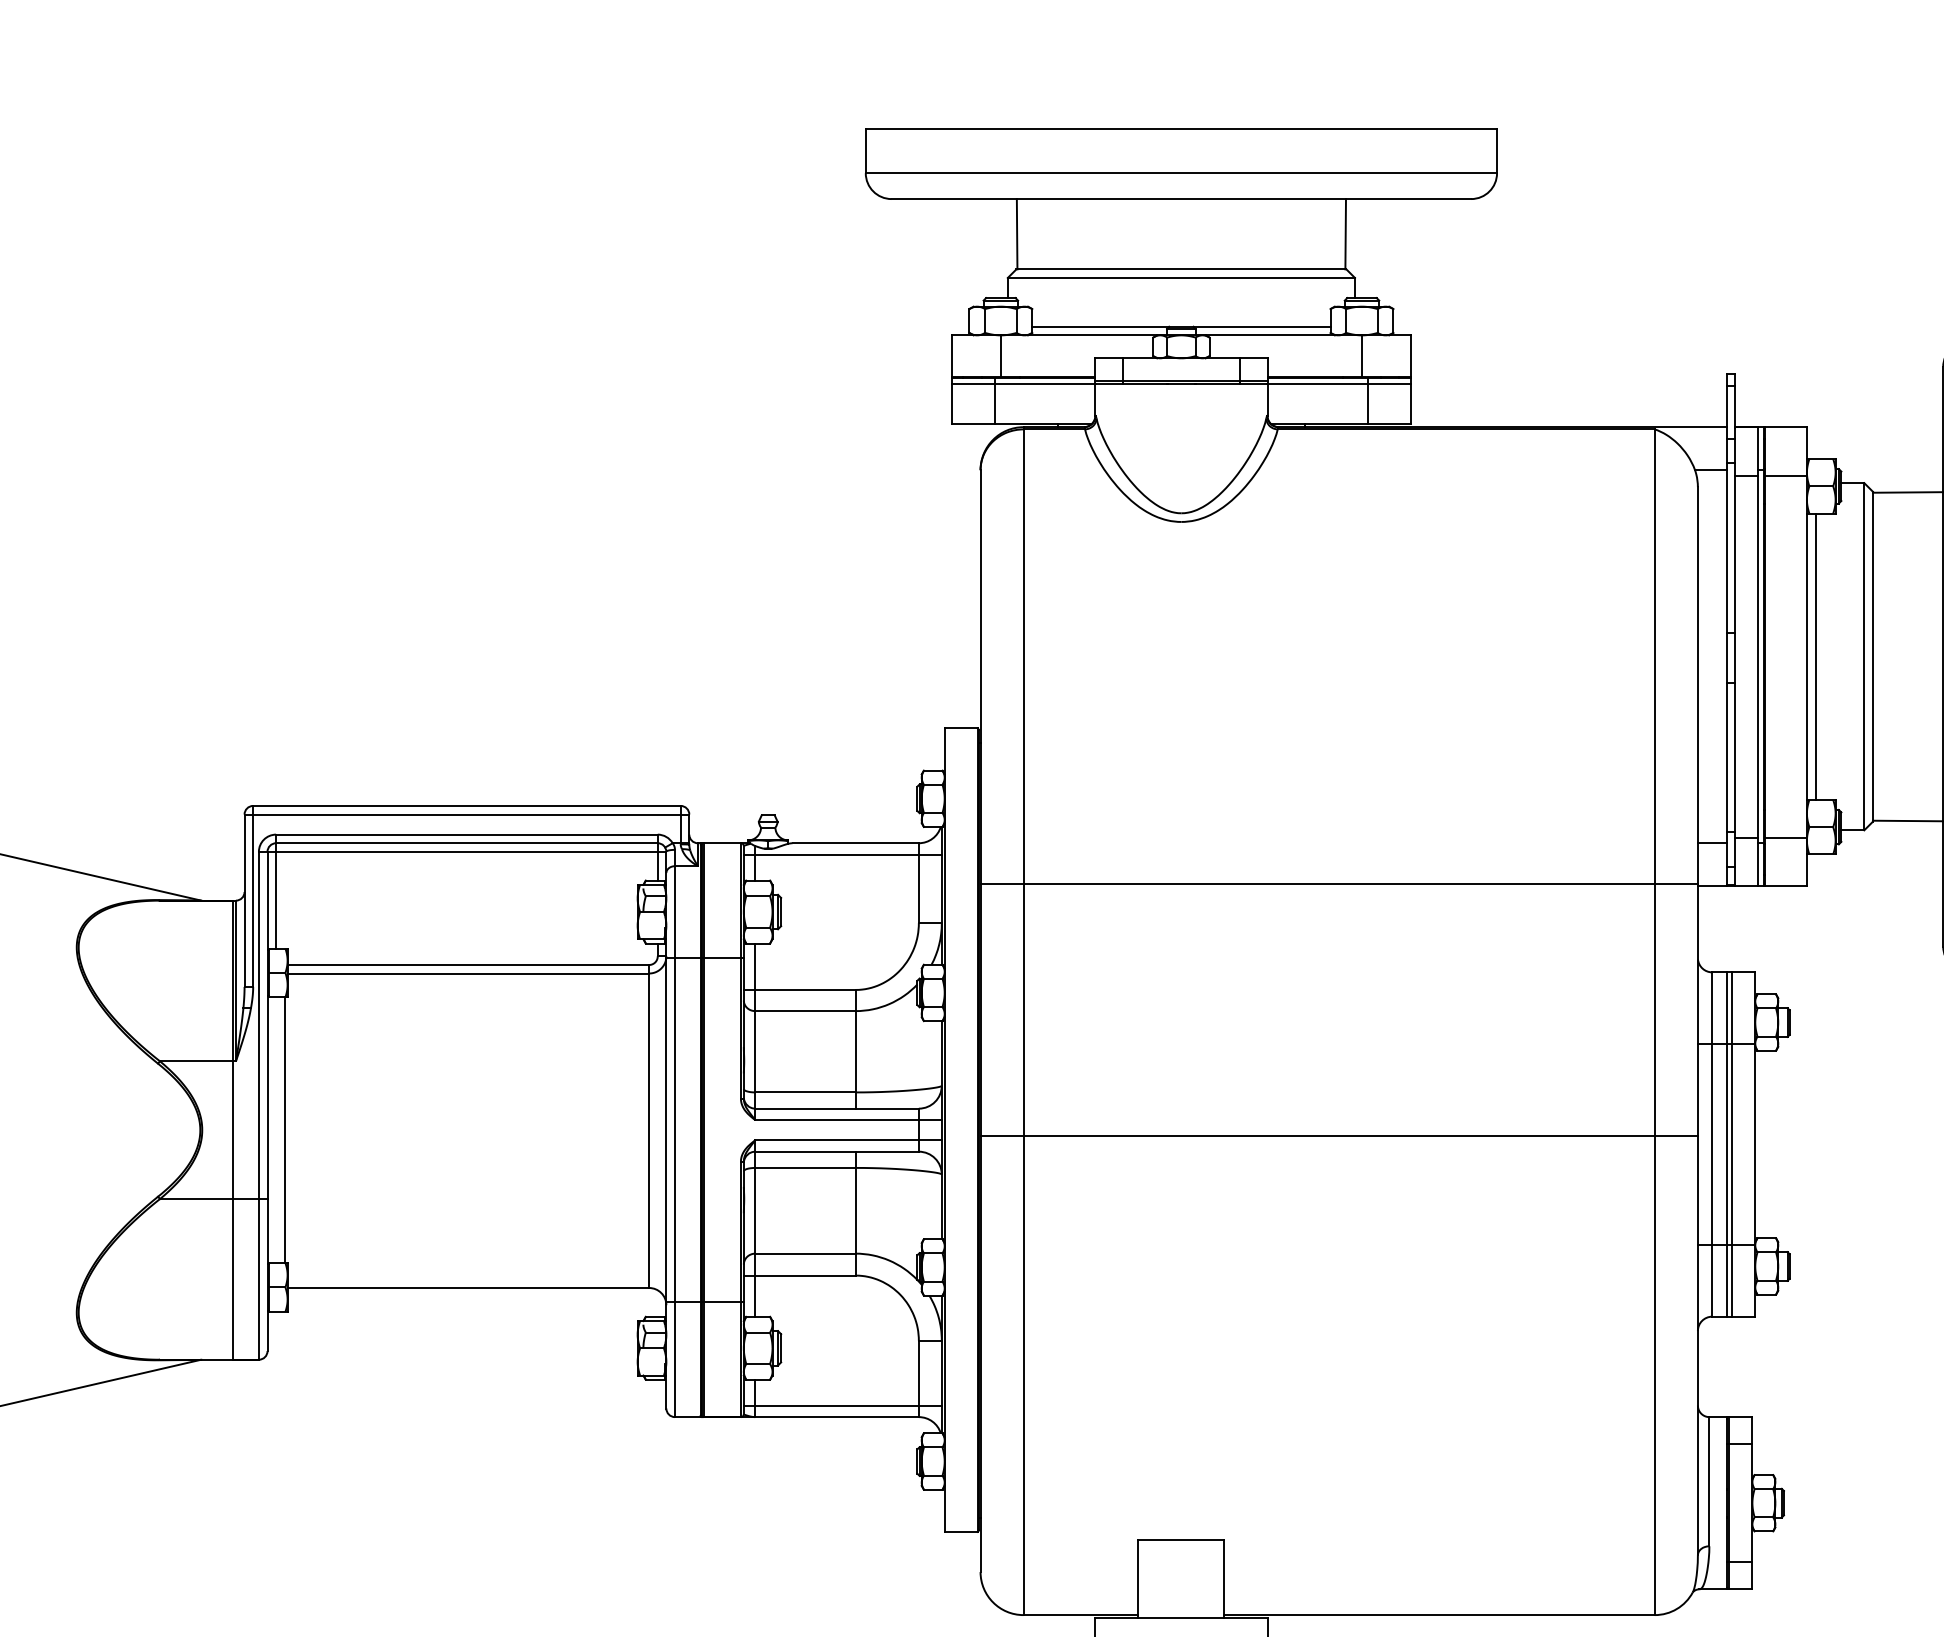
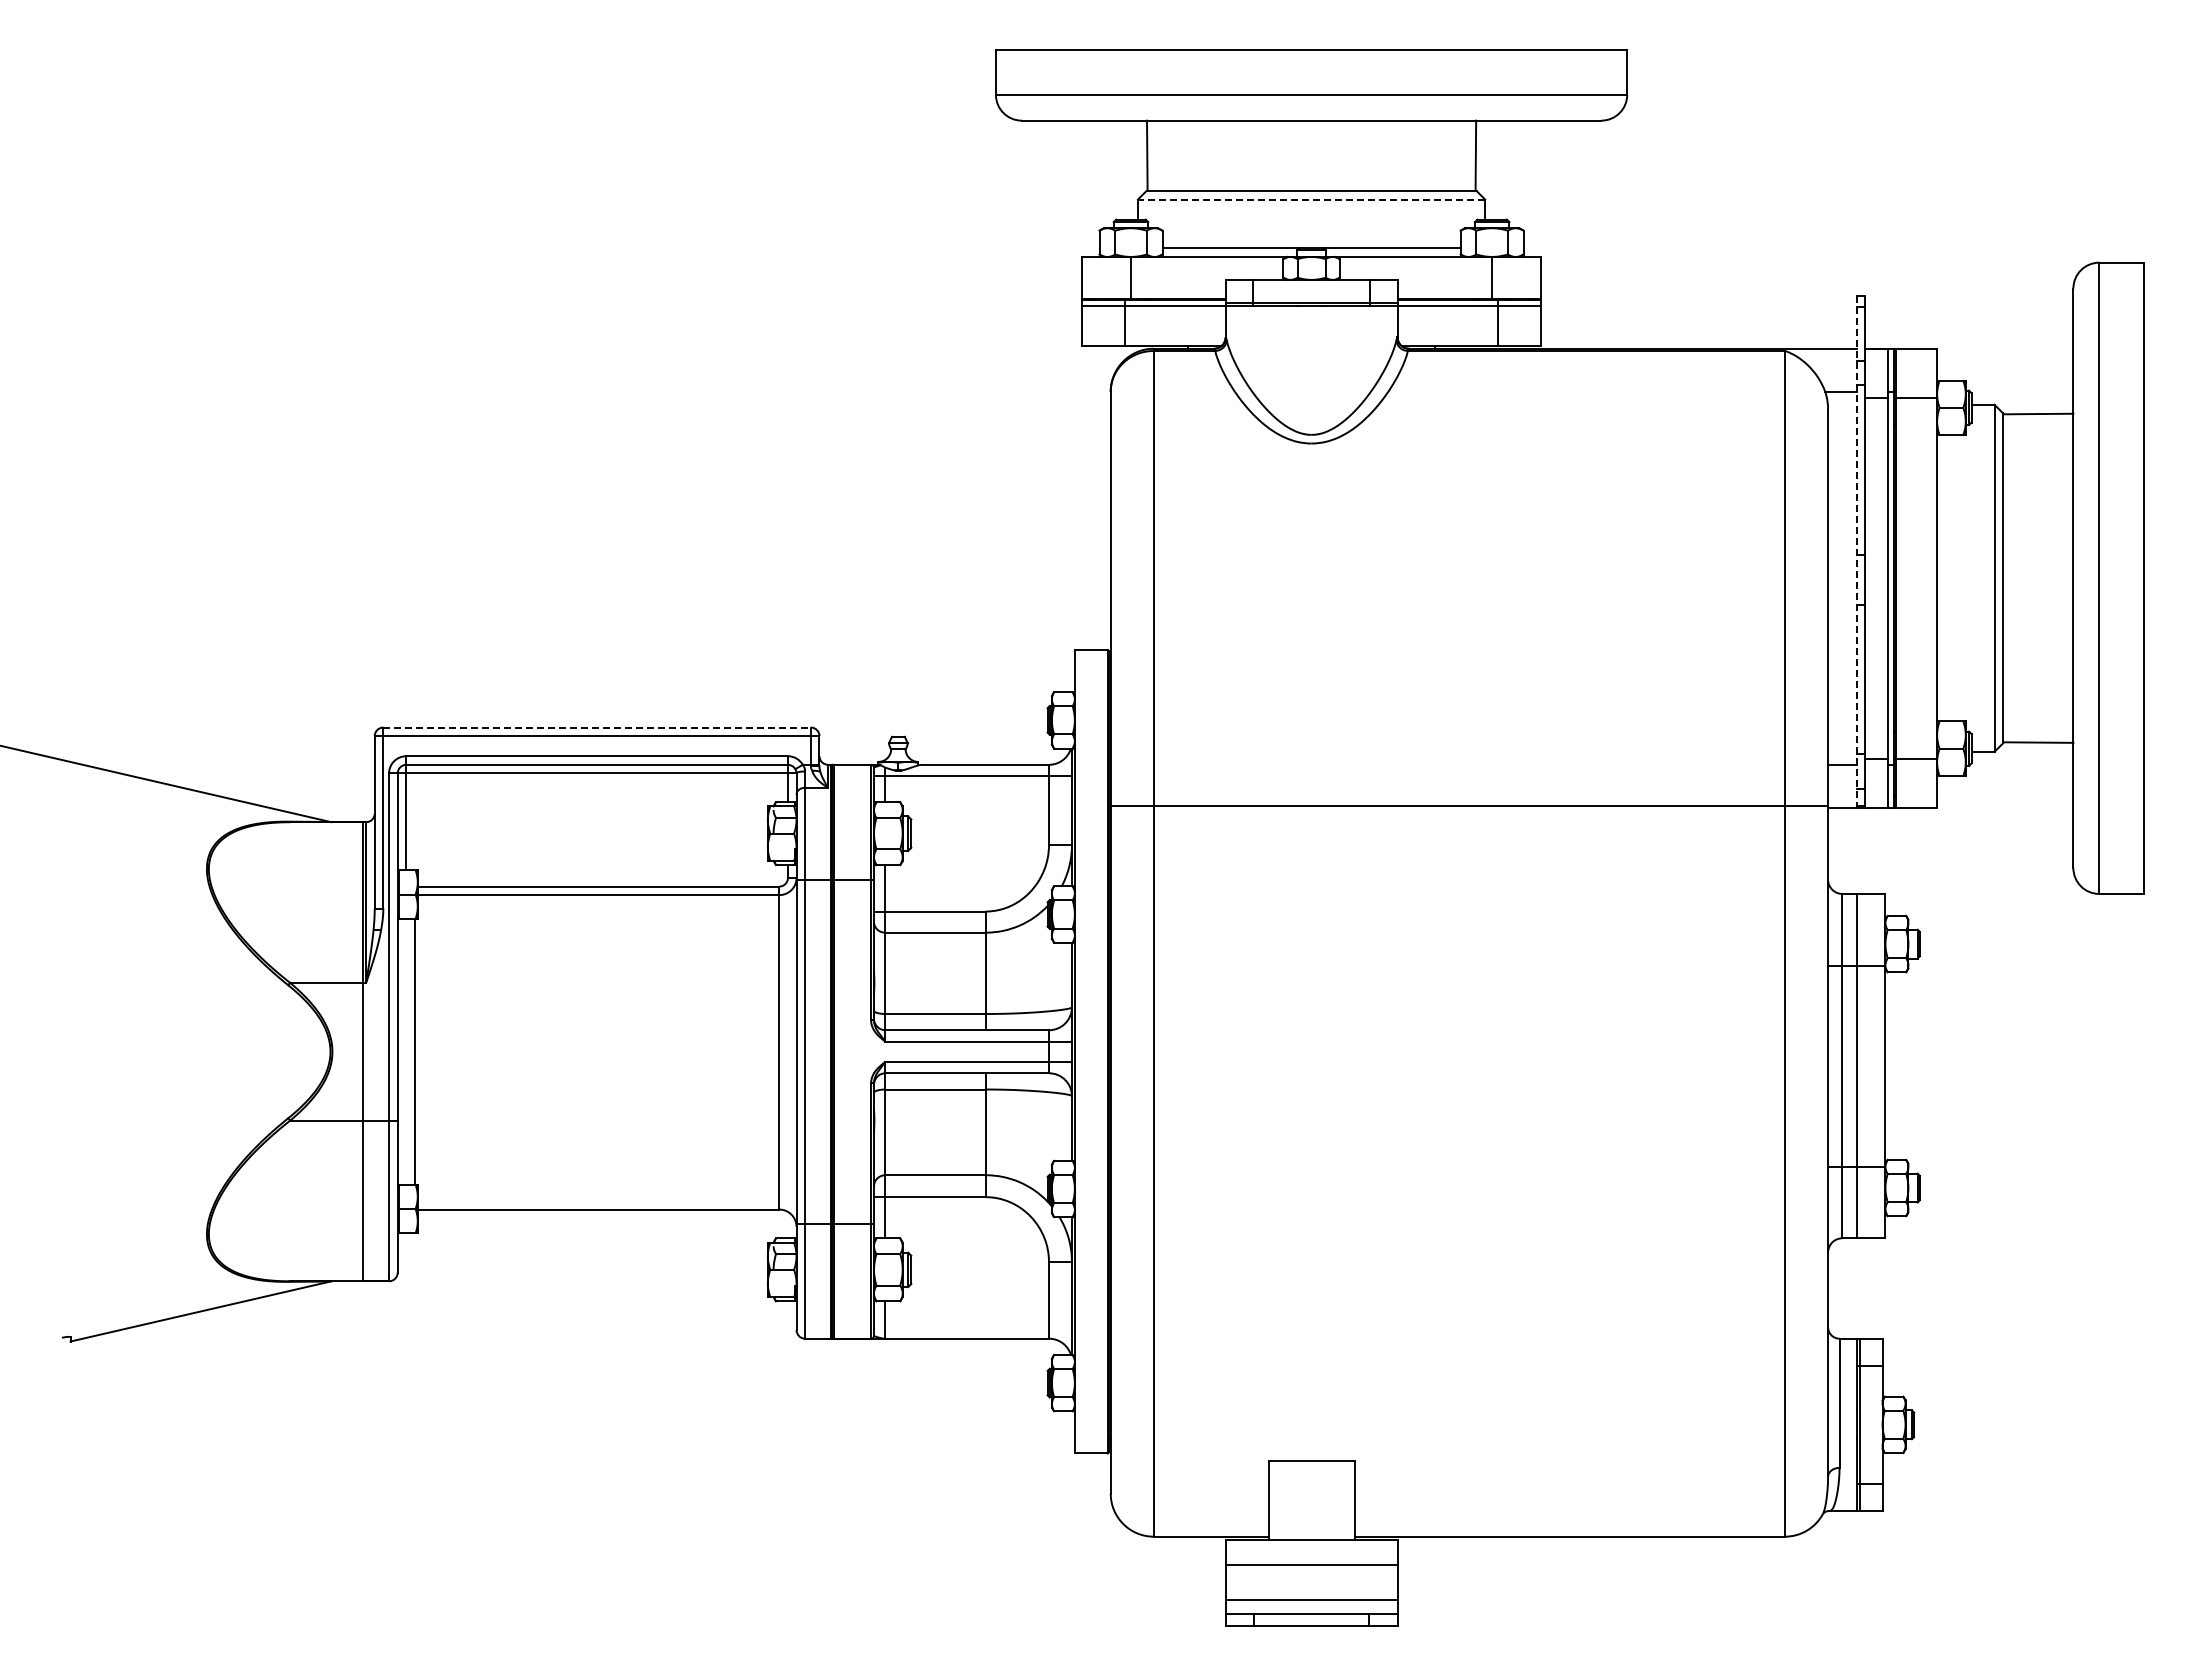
line: (1181, 277) -> (1311, 199), solid -> dashed
line: (1726, 630) -> (1856, 552), solid -> dashed
line: (1815, 656) -> (1945, 578), removed
line: (467, 805) -> (597, 727), solid -> dashed
line: (1339, 1135) -> (1469, 1057), removed
line: (1732, 1143) -> (1862, 1065), removed
line: (842, 1405) -> (972, 1327), removed

